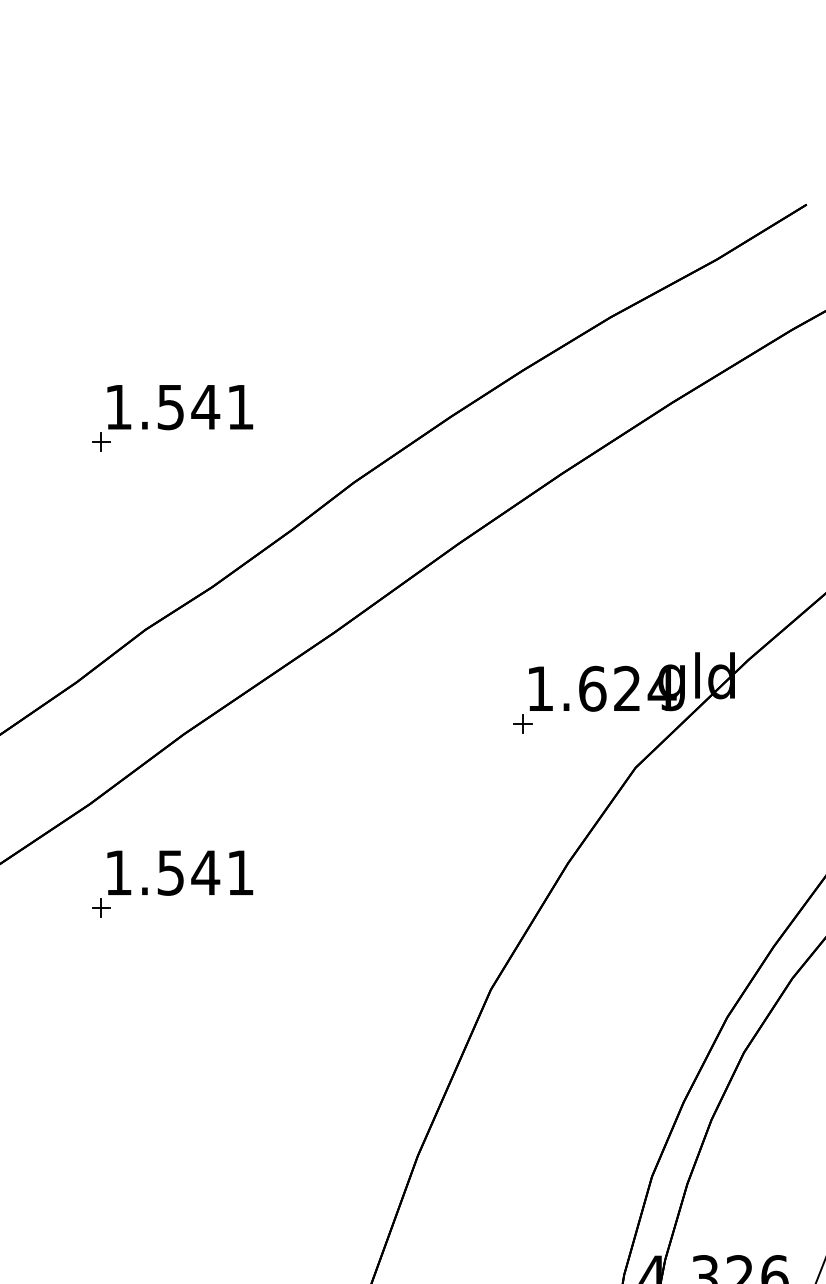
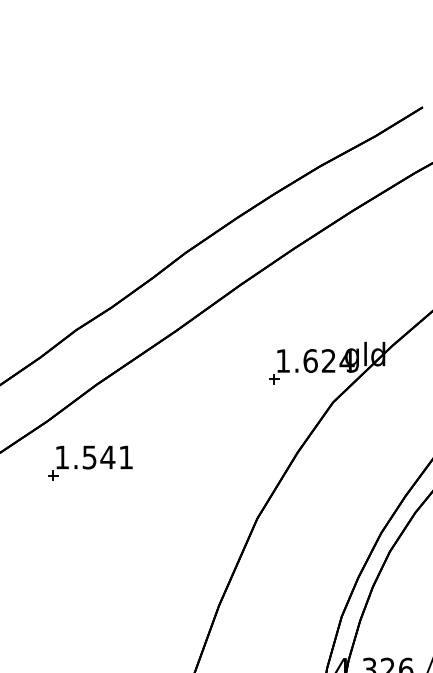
part: (172, 416) -> (90, 218), removed

